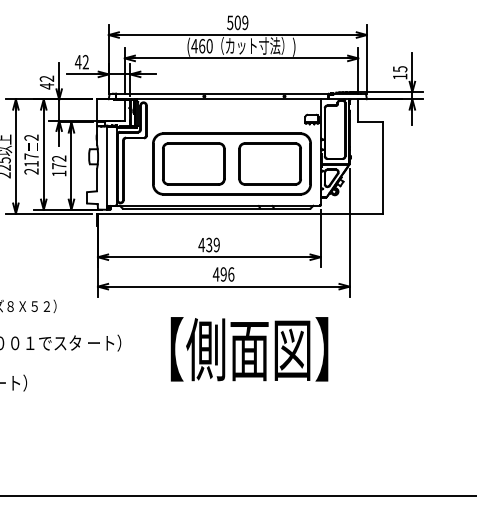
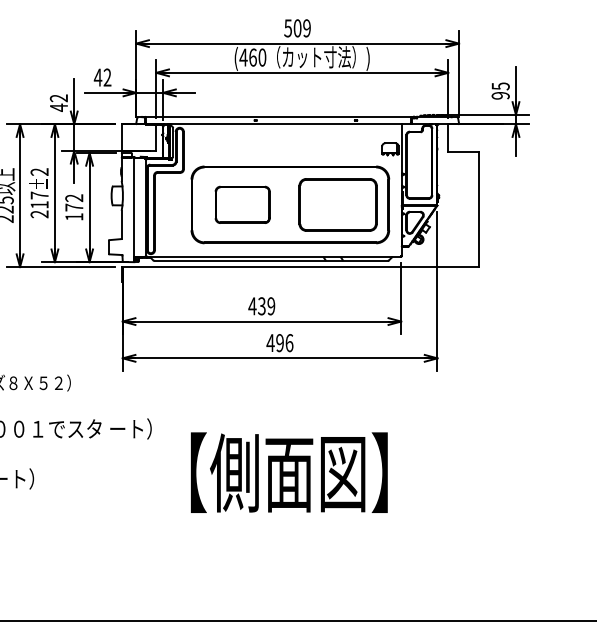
text: (399, 76) -> (500, 95), 15 -> 95
part: (193, 163) -> (242, 204), size x0.7
text: (249, 349) -> (289, 472), moved

